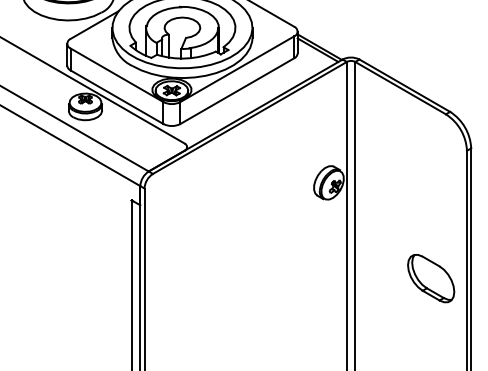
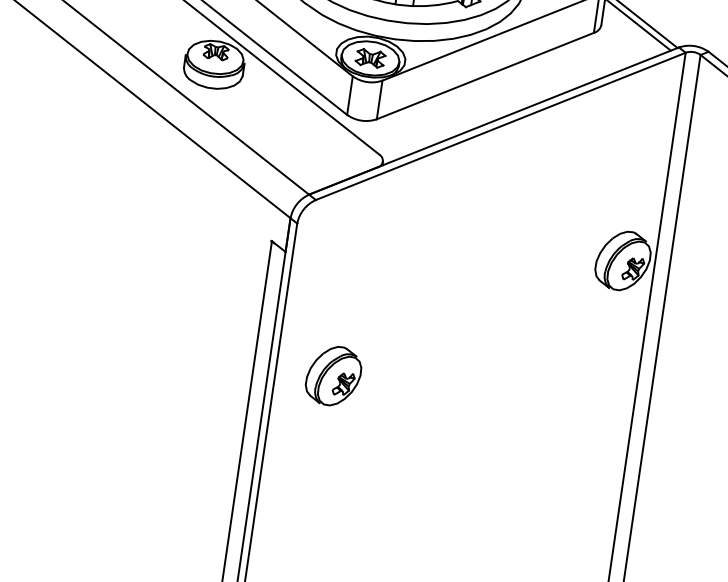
part: (176, 269) -> (332, 374), added

